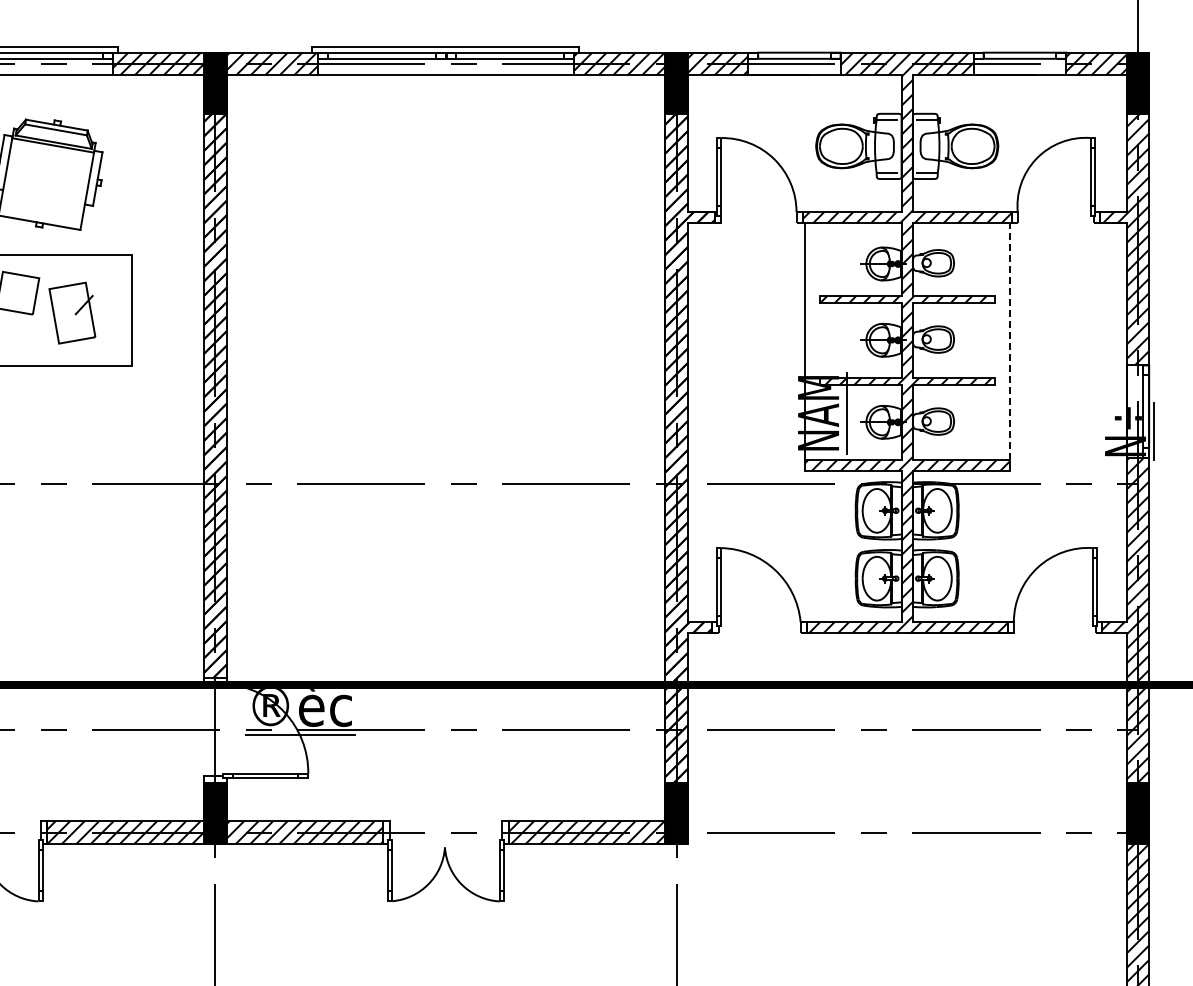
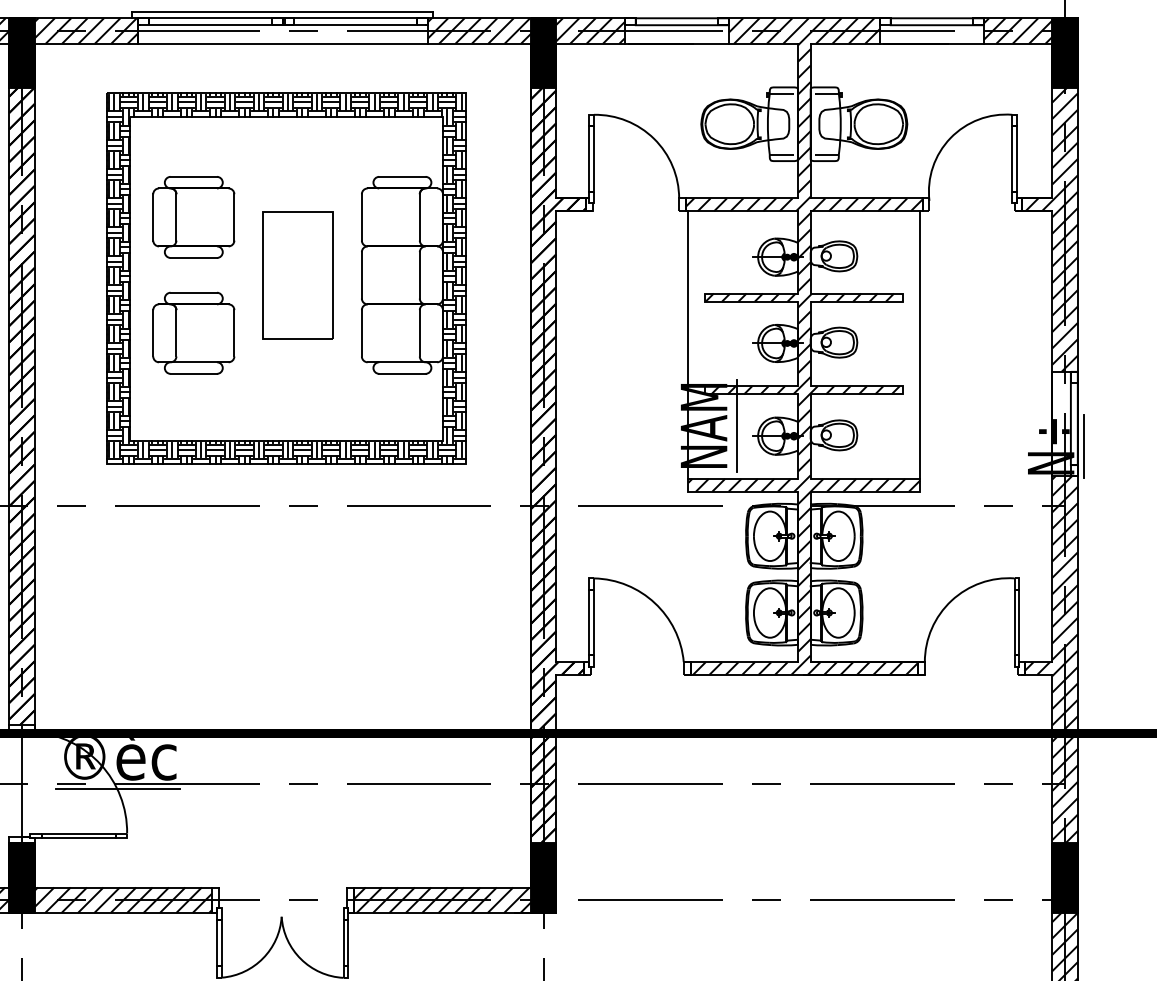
part: (448, 282) -> (285, 278), added
line: (1009, 341) -> (919, 344), dashed -> solid

